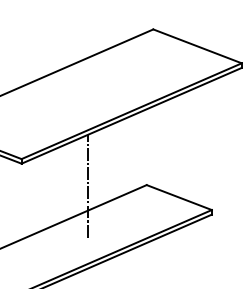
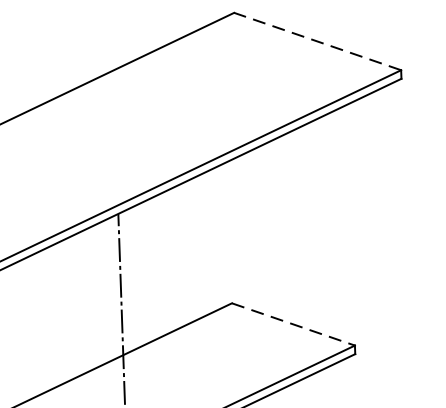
line: (197, 46) -> (317, 41), solid -> dashed
line: (179, 197) -> (293, 324), solid -> dashed

